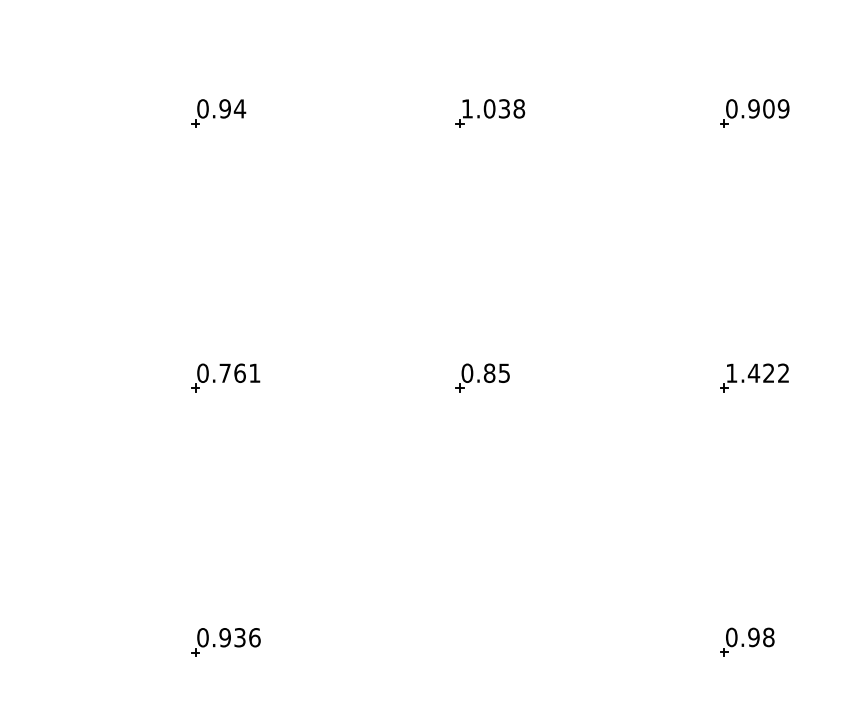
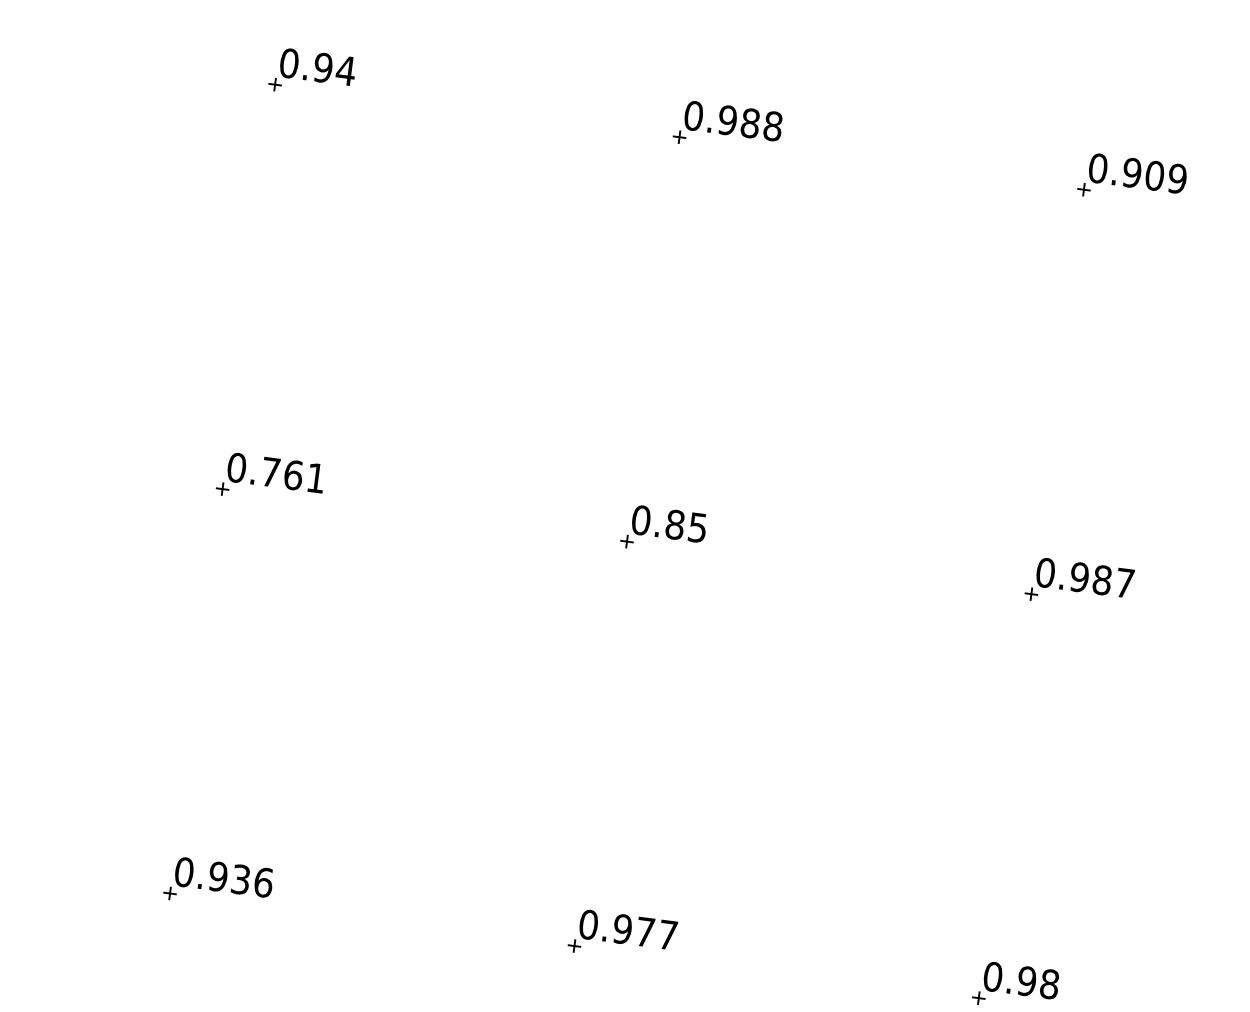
text: (485, 108) -> (721, 119), 1.038 -> 0.988
text: (757, 372) -> (1085, 576), 1.422 -> 0.987
part: (489, 642) -> (621, 936), added

